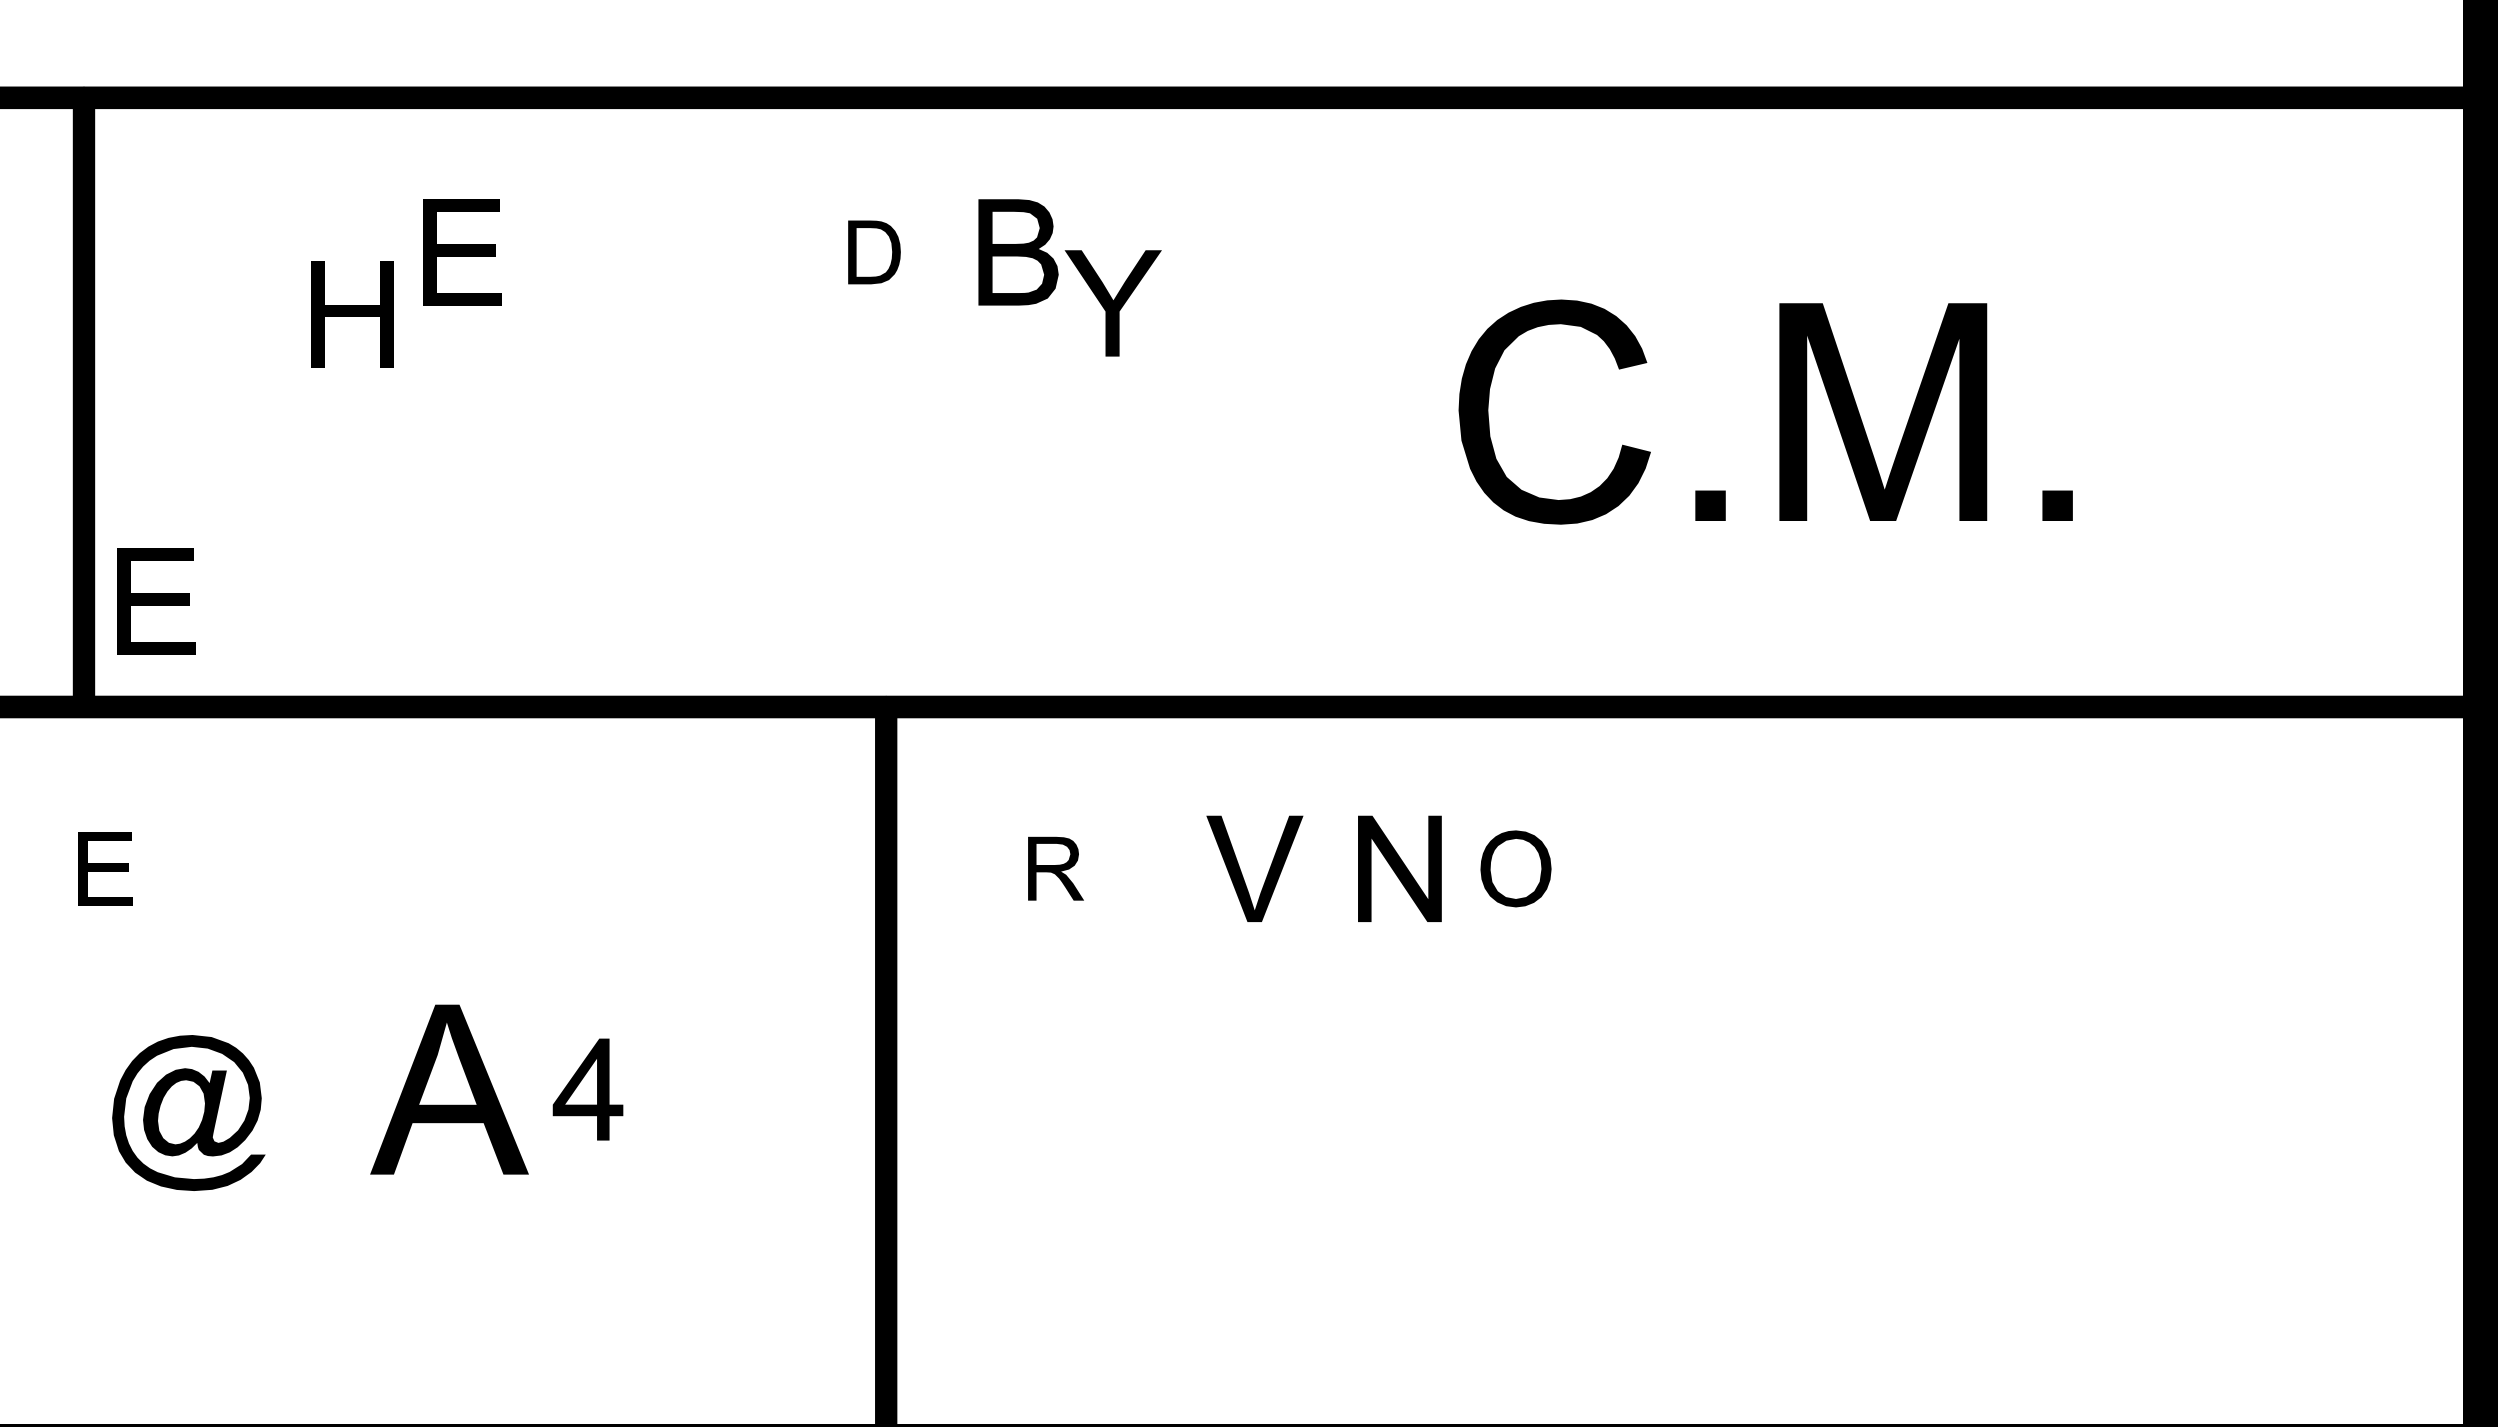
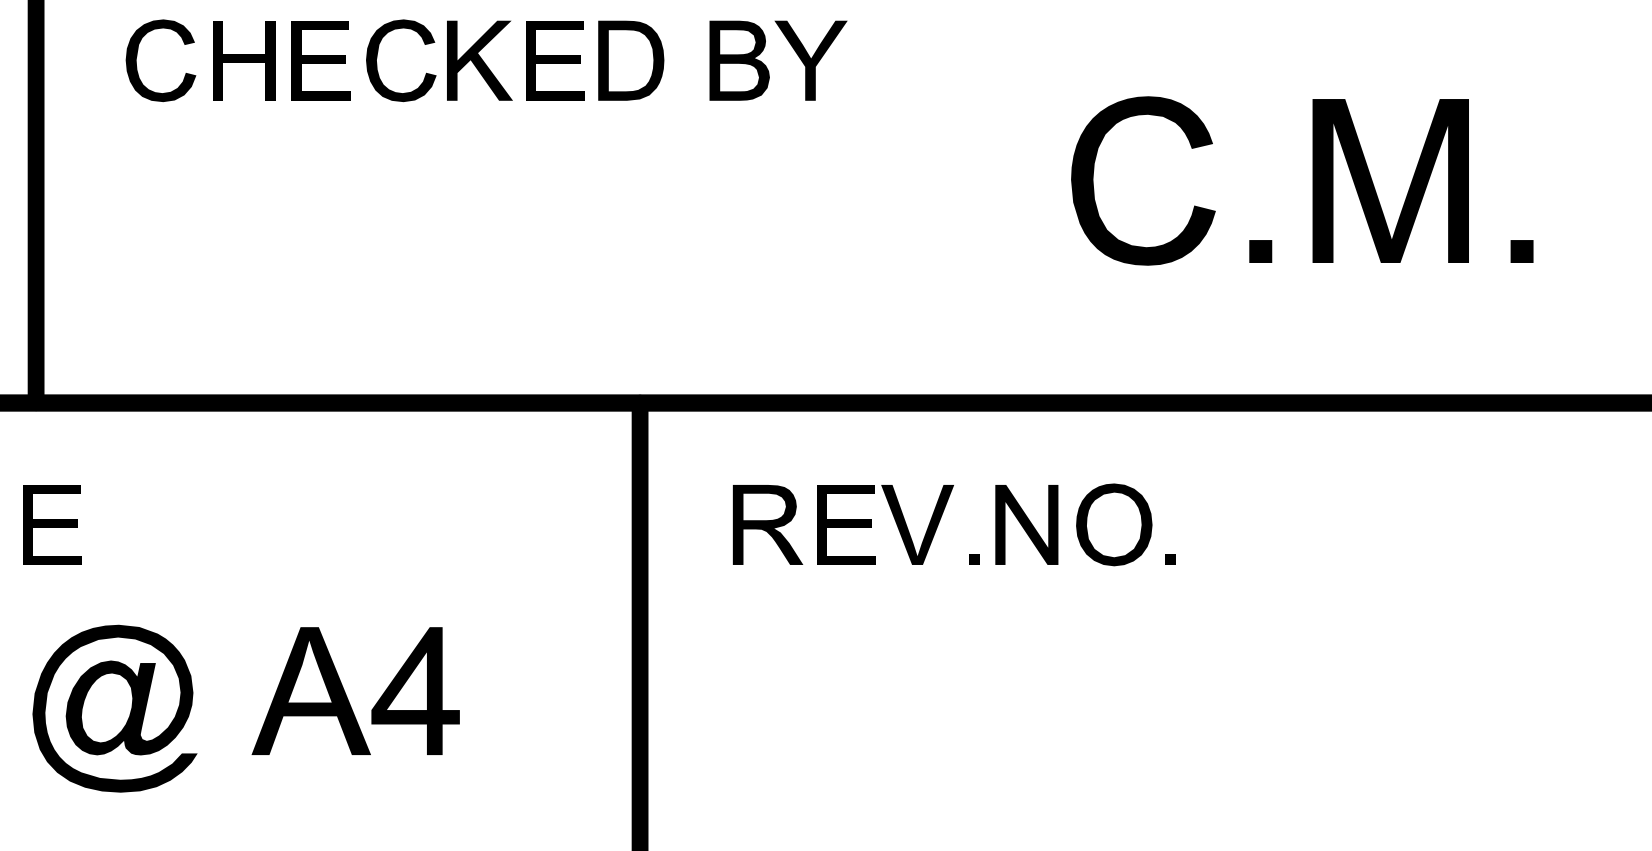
fill: (249, 252) -> (160, 60), added
fill: (569, 252) -> (401, 60), added
part: (673, 252) -> (479, 60), added
fill: (773, 252) -> (555, 60), added
part: (874, 252) -> (631, 60), size x1.67
part: (1112, 303) -> (810, 60), moved
part: (352, 314) -> (244, 60), moved
part: (156, 601) -> (90, 323), removed
part: (105, 868) -> (52, 524), size x1.43
part: (1055, 868) -> (767, 524), size x1.67
fill: (1160, 868) -> (846, 524), added
part: (1515, 868) -> (1113, 524), size x1.43
fill: (1329, 914) -> (973, 559), added
fill: (1590, 914) -> (1170, 559), added
part: (587, 1089) -> (415, 691), size x1.67
part: (188, 1112) -> (114, 708), size x1.43

